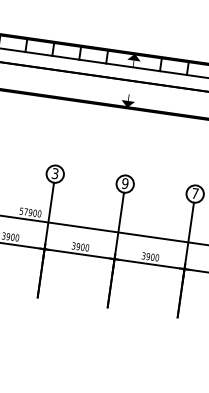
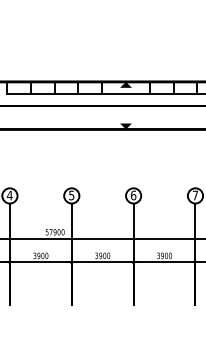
text: (55, 172) -> (71, 194), 3 -> 5
text: (125, 183) -> (133, 195), 9 -> 6

